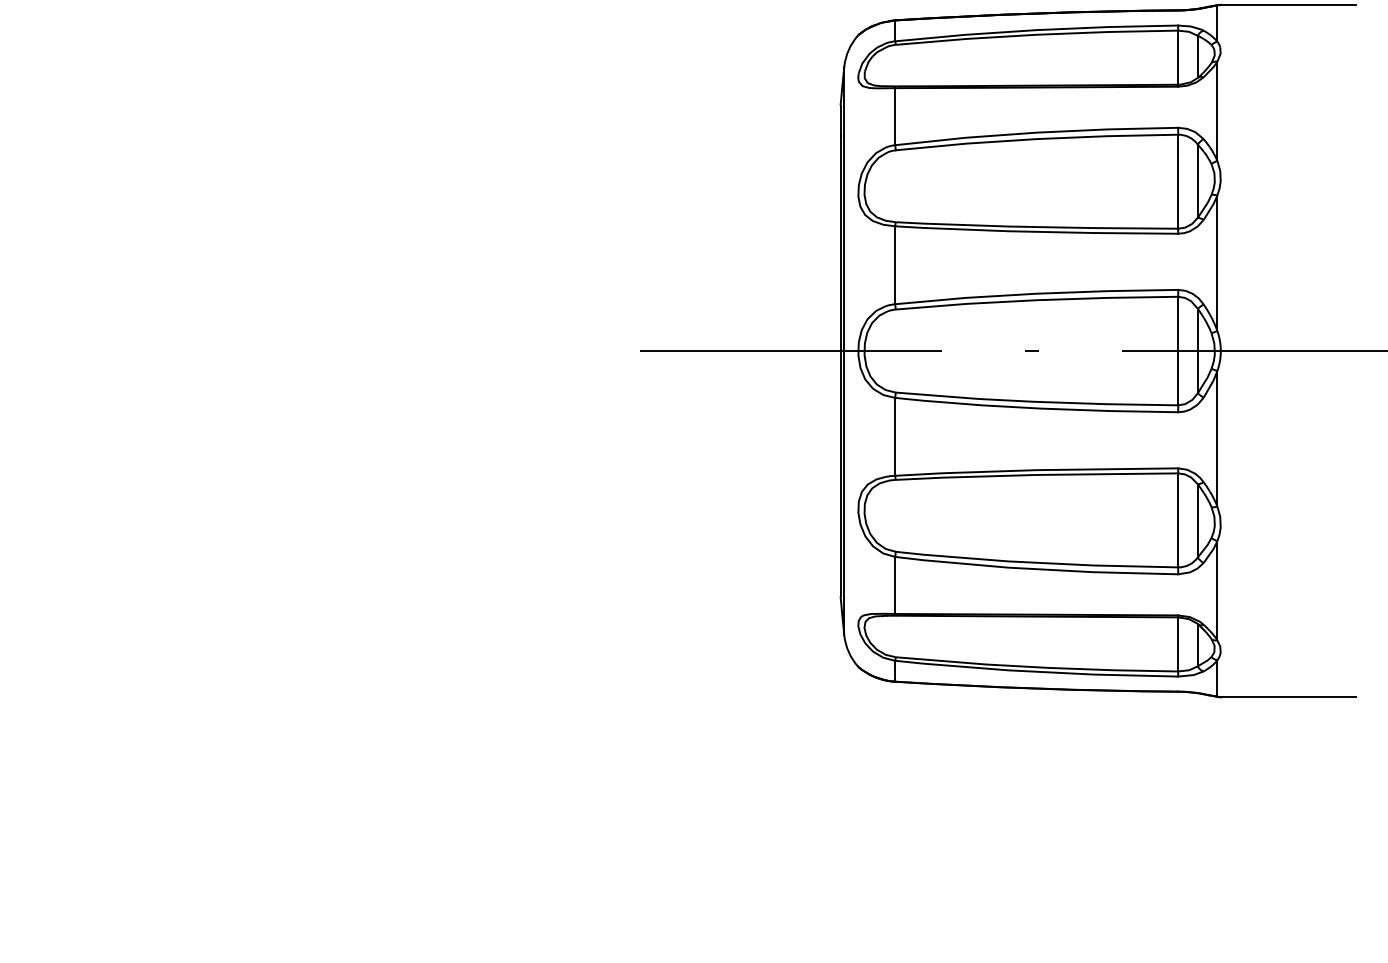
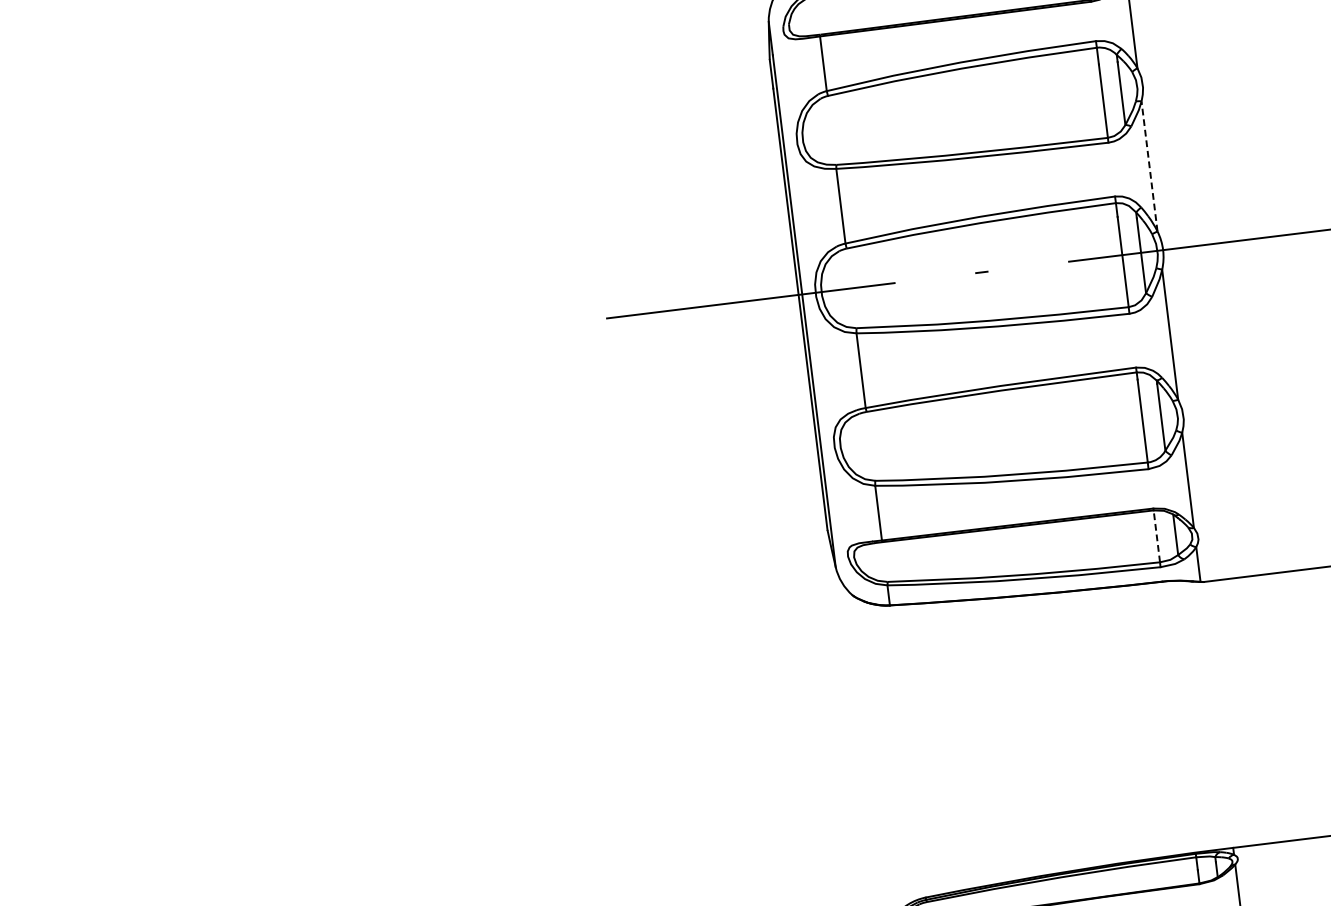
line: (1217, 263) -> (1149, 166), solid -> dashed
line: (1178, 643) -> (1156, 535), solid -> dashed

